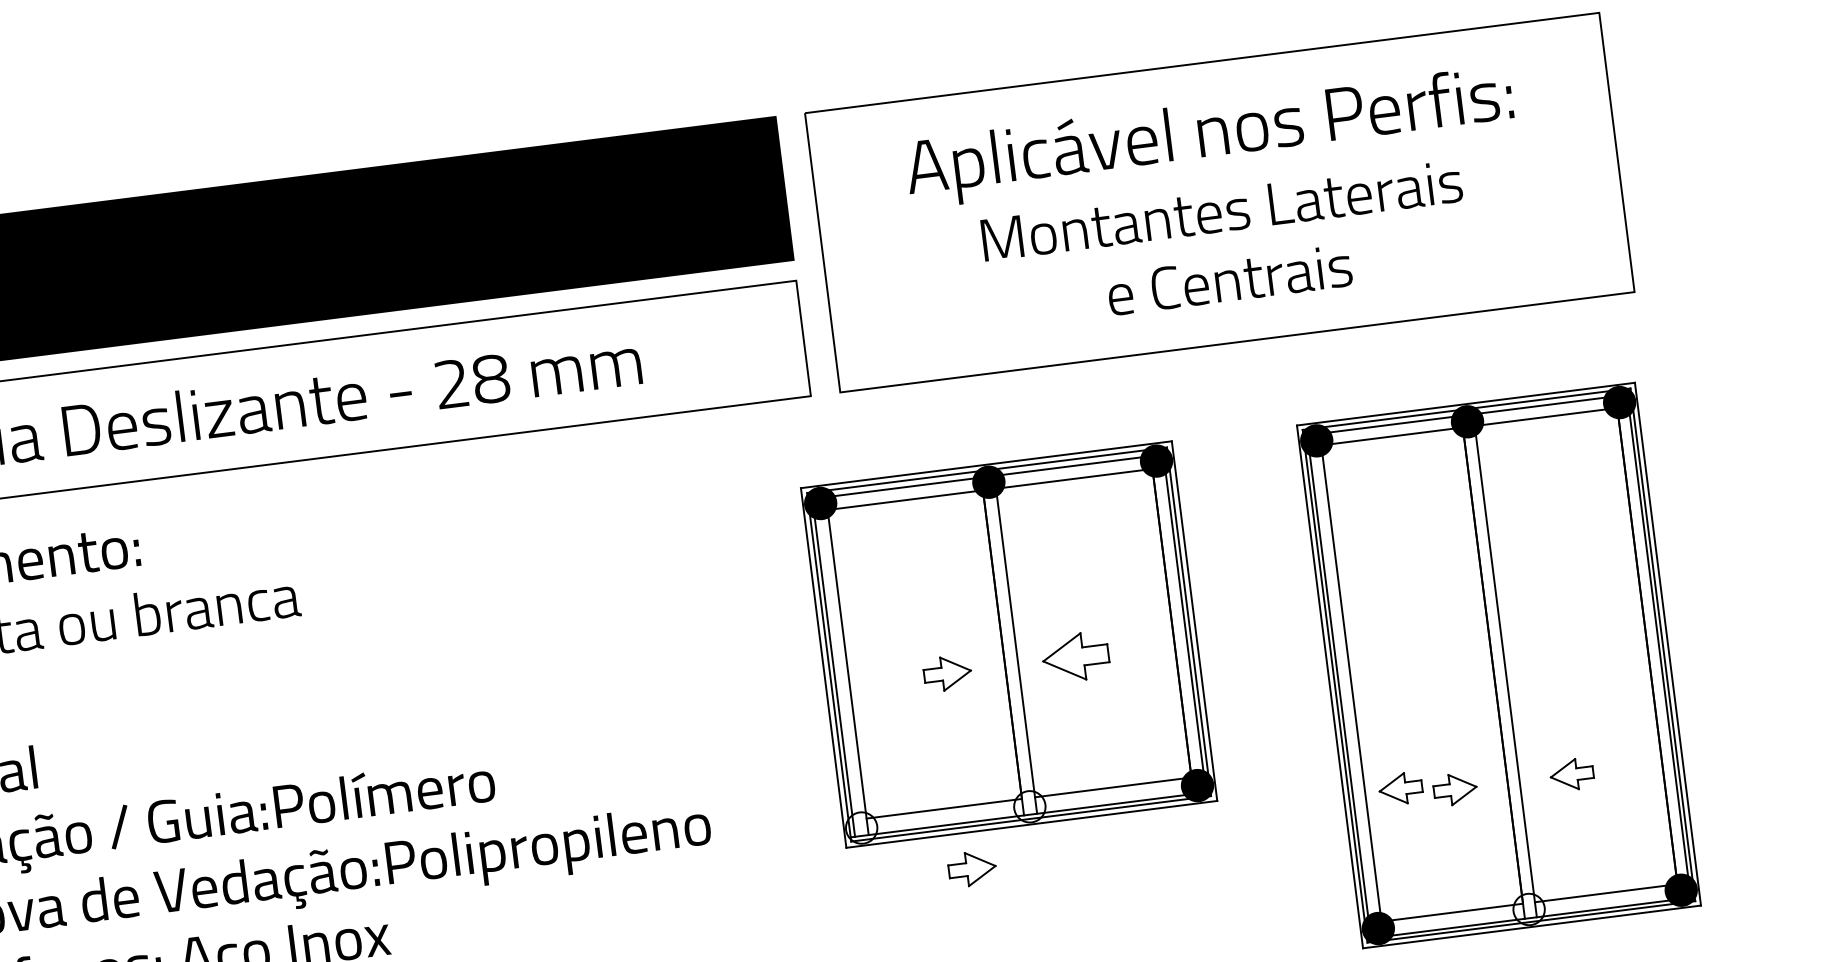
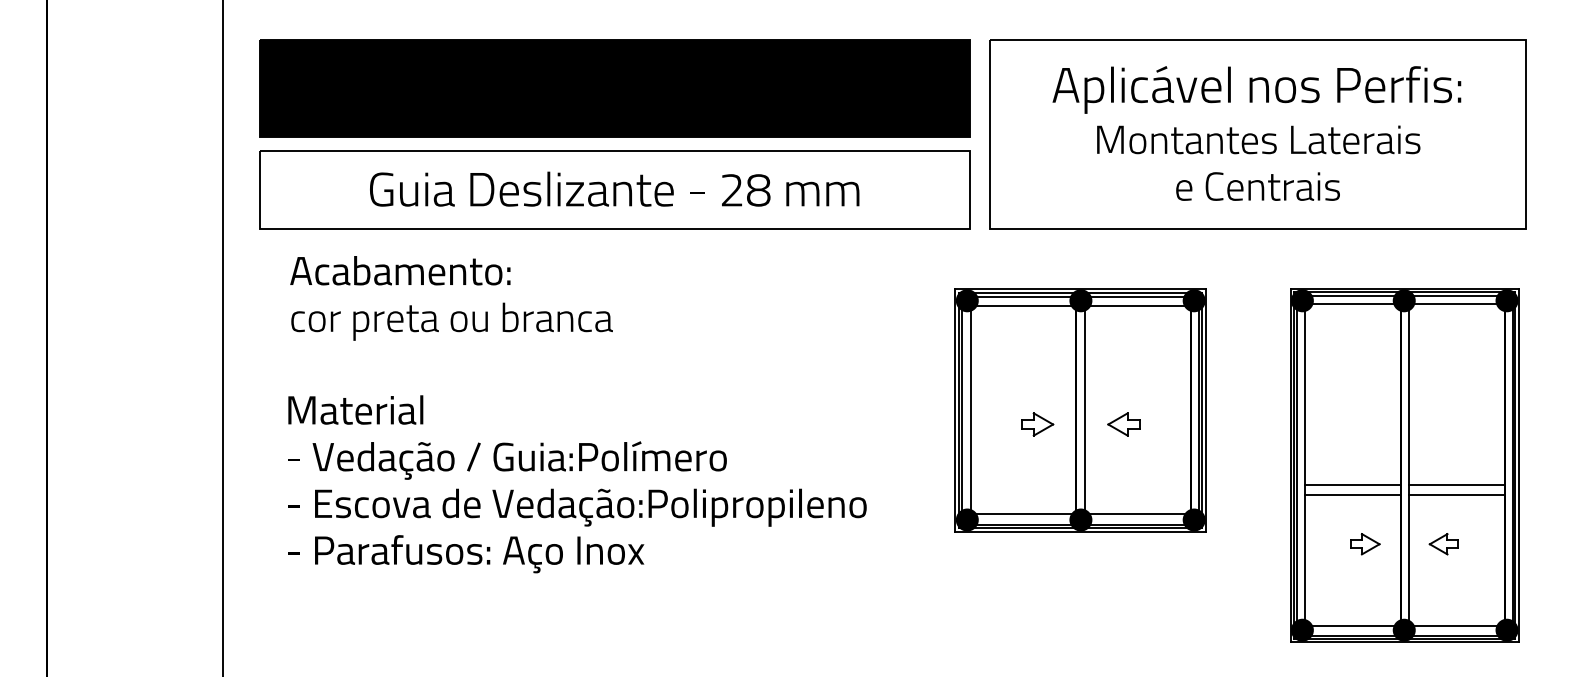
part: (1075, 657) -> (1123, 424), size x0.71
line: (1579, 685) -> (1456, 485), added
line: (1581, 700) -> (1456, 495), added
line: (1425, 704) -> (1352, 485), added
line: (1427, 719) -> (1352, 495), added
part: (1400, 789) -> (1328, 539), removed
fill: (1029, 806) -> (1080, 519), added
fill: (860, 827) -> (966, 519), added
part: (972, 868) -> (1037, 556), removed
fill: (1527, 908) -> (1403, 629), added

